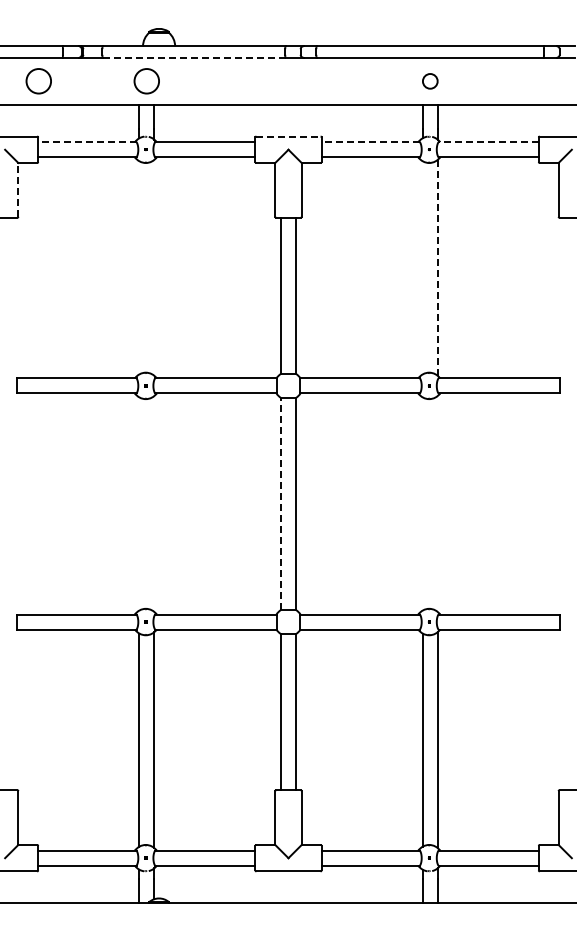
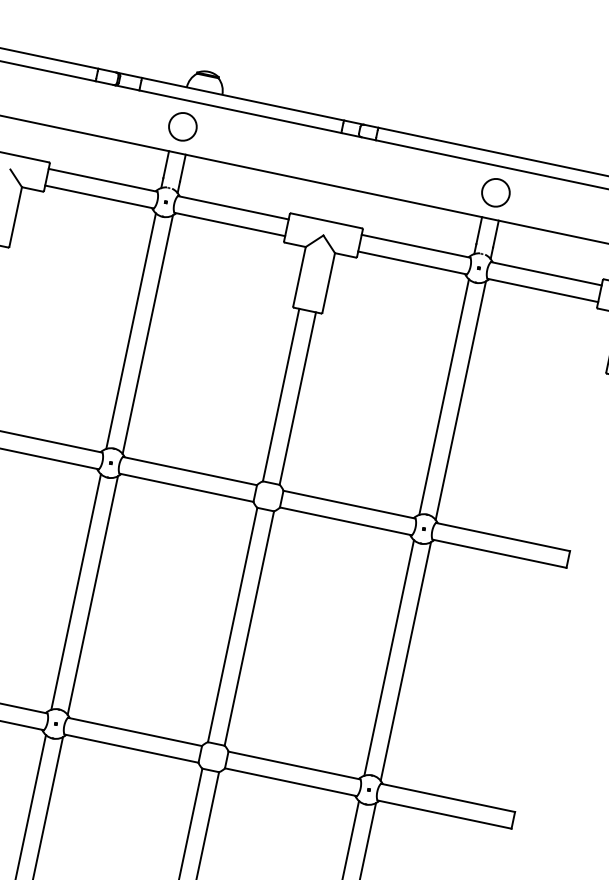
line: (194, 57) -> (241, 111), dashed -> solid
circle: (38, 81) -> (63, 101), removed
circle: (430, 81) -> (496, 193), size x1.67
line: (288, 136) -> (326, 220), dashed -> solid
line: (86, 142) -> (102, 180), dashed -> solid
line: (370, 142) -> (415, 246), dashed -> solid
line: (488, 142) -> (546, 274), dashed -> solid
line: (18, 189) -> (15, 216), dashed -> solid
line: (139, 267) -> (131, 330), added
line: (154, 267) -> (148, 334), added
line: (422, 267) -> (444, 396), added
line: (437, 267) -> (460, 400), dashed -> solid
line: (139, 503) -> (76, 591), added
line: (154, 503) -> (93, 595), added
line: (280, 503) -> (232, 624), dashed -> solid
line: (422, 503) -> (389, 657), added
line: (437, 503) -> (405, 660), added

